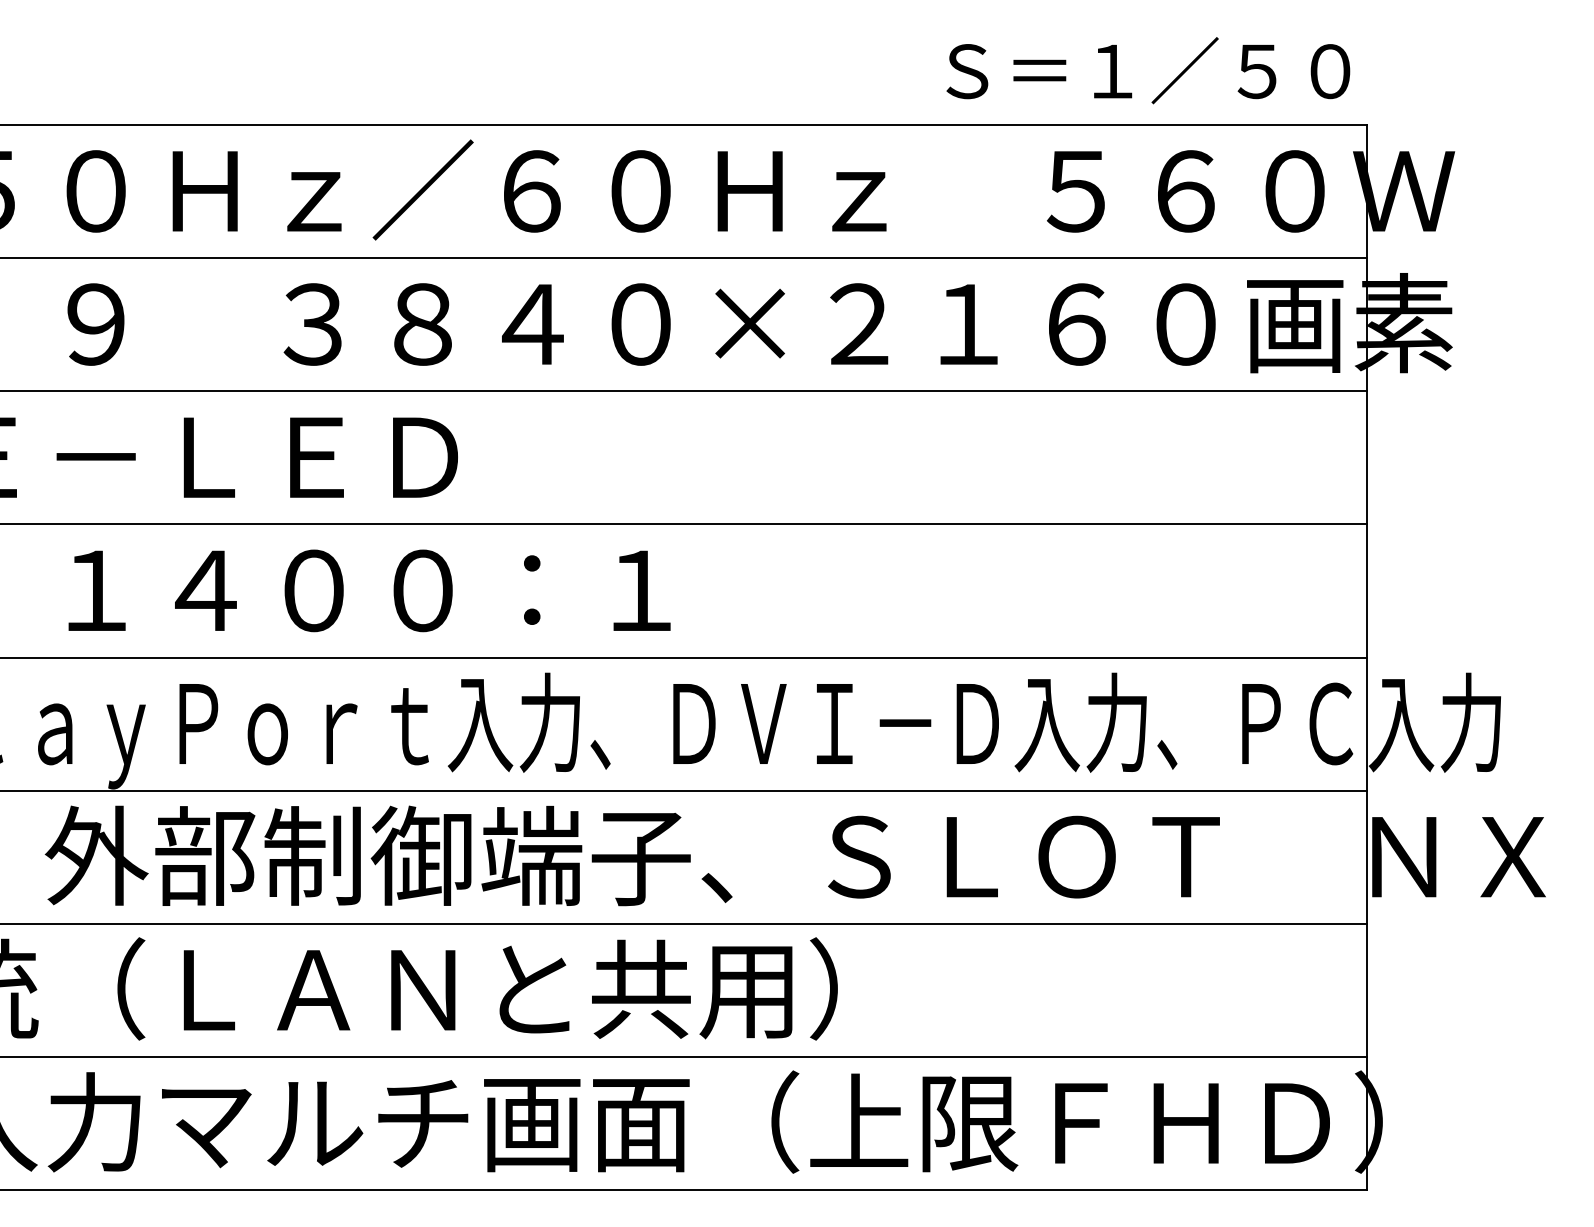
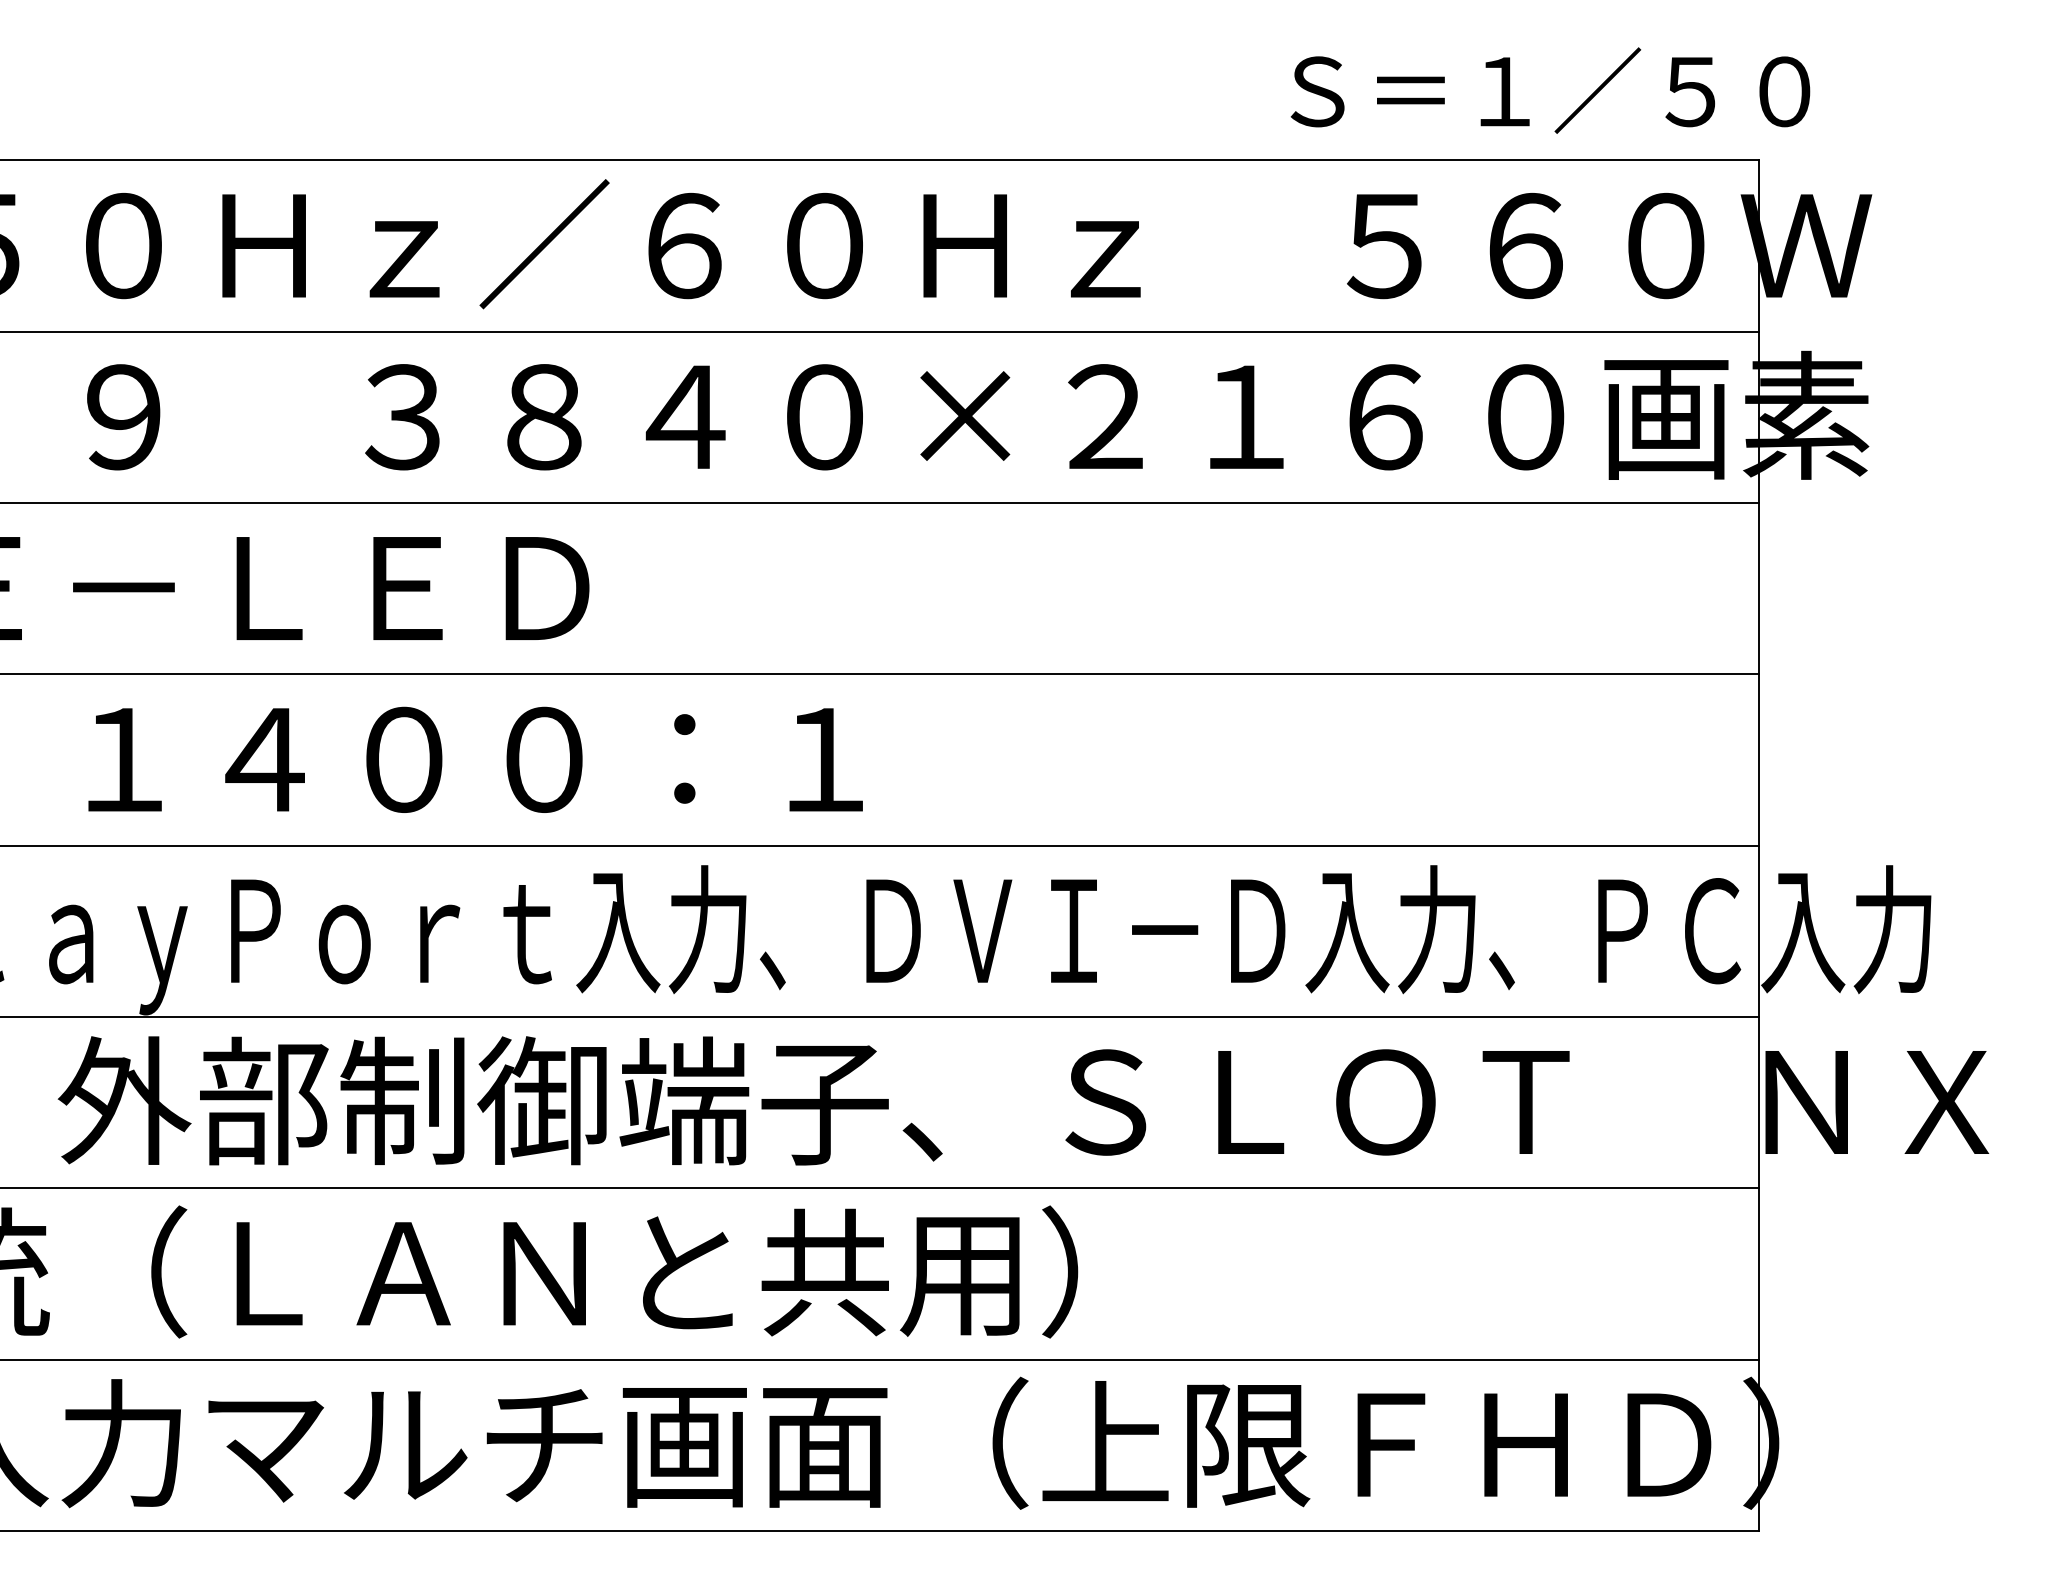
text: (1148, 70) -> (1550, 90), moved

